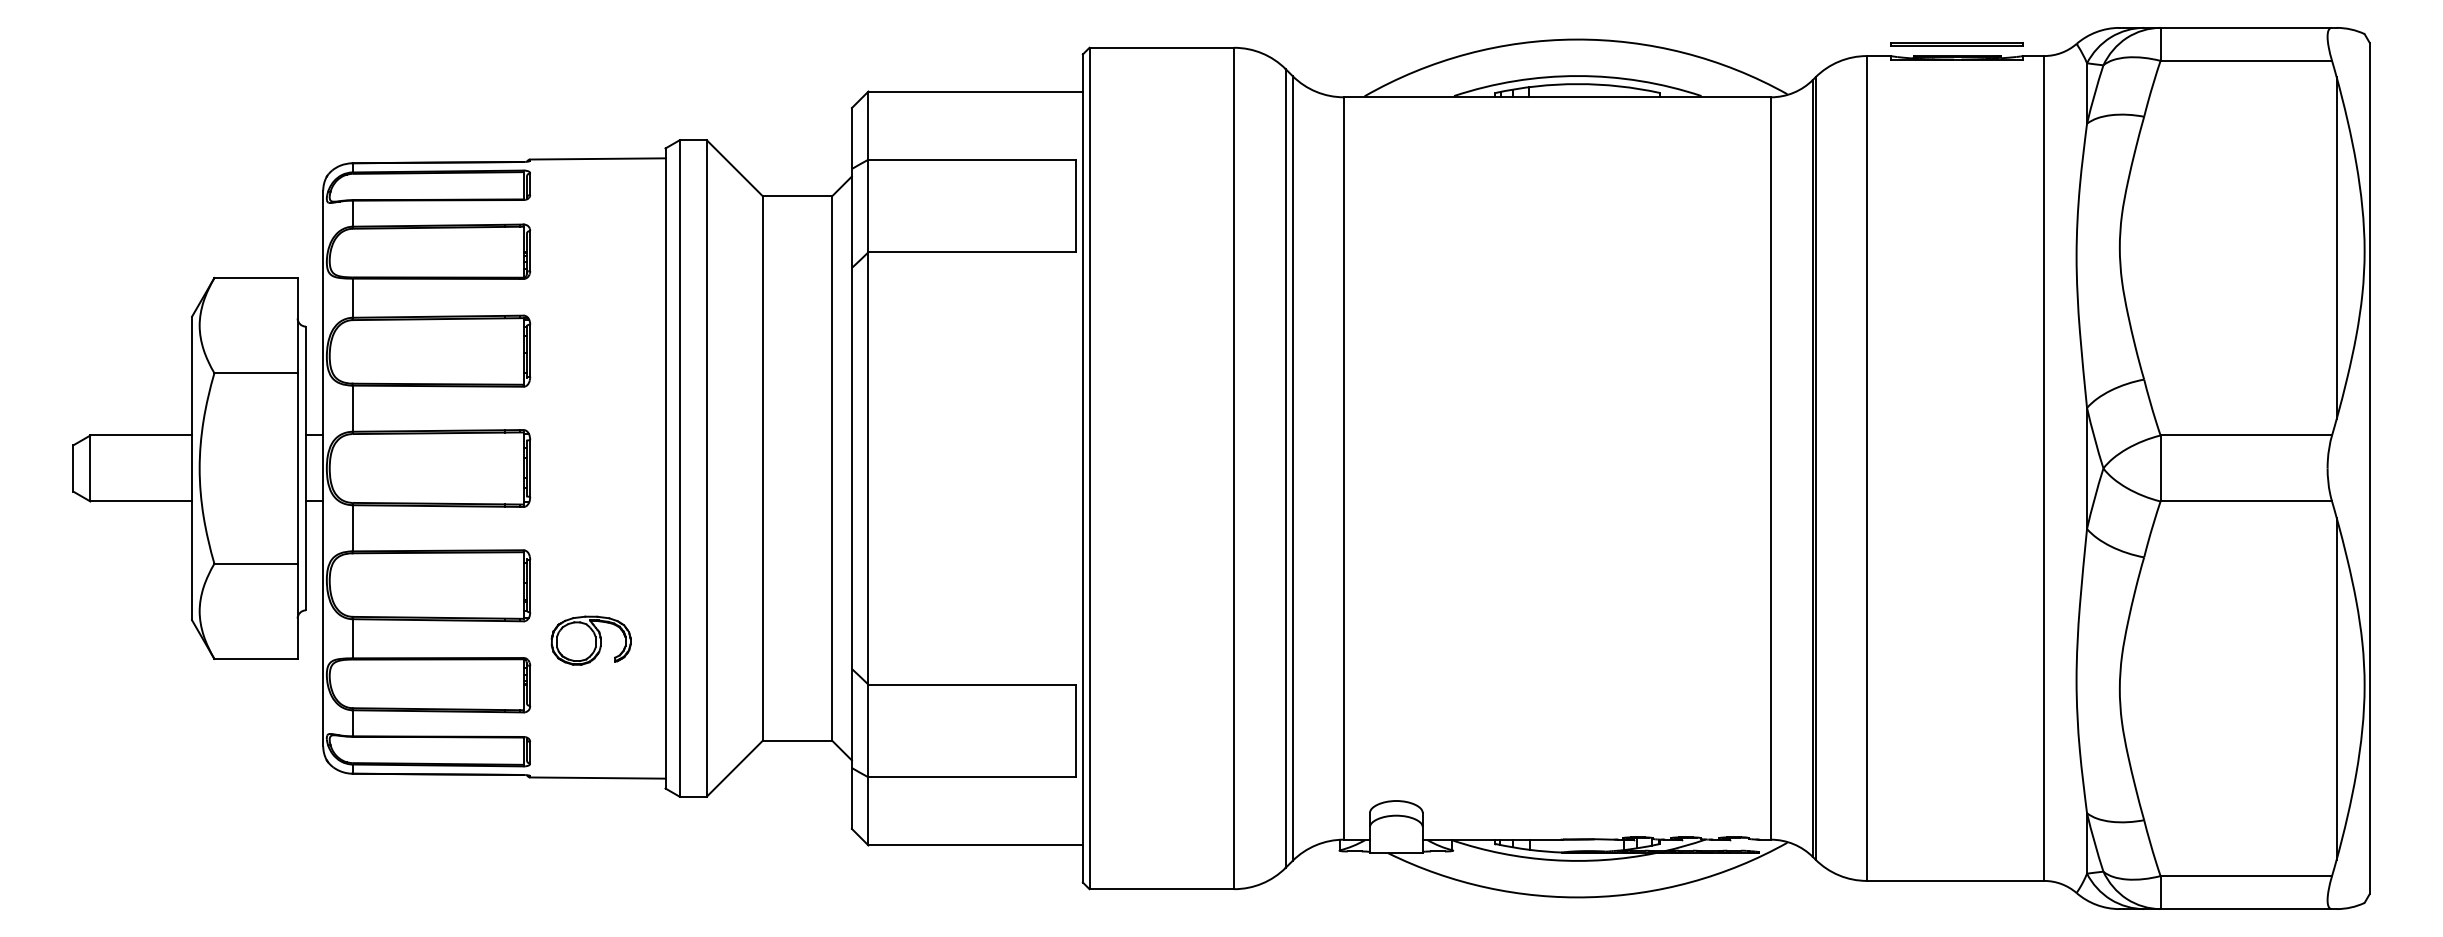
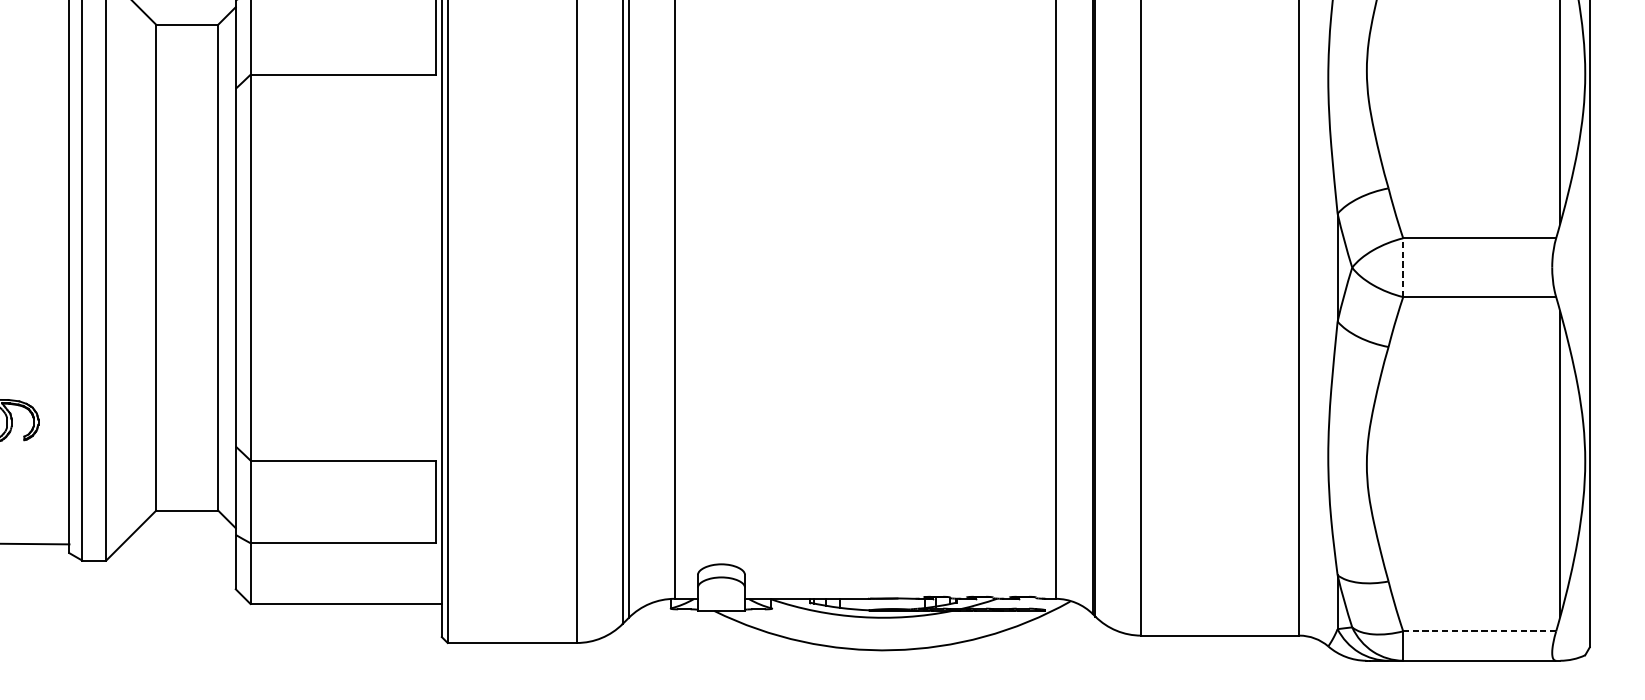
line: (2160, 468) -> (1403, 267), solid -> dashed
line: (2246, 876) -> (1479, 631), solid -> dashed

